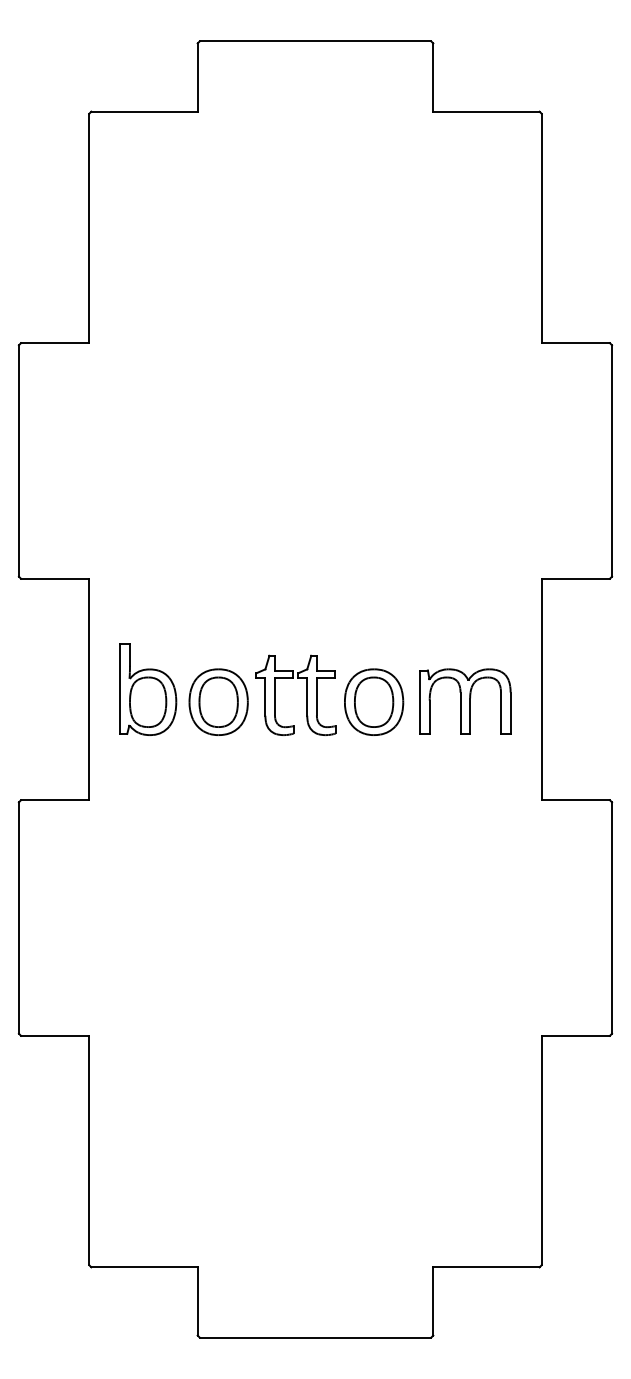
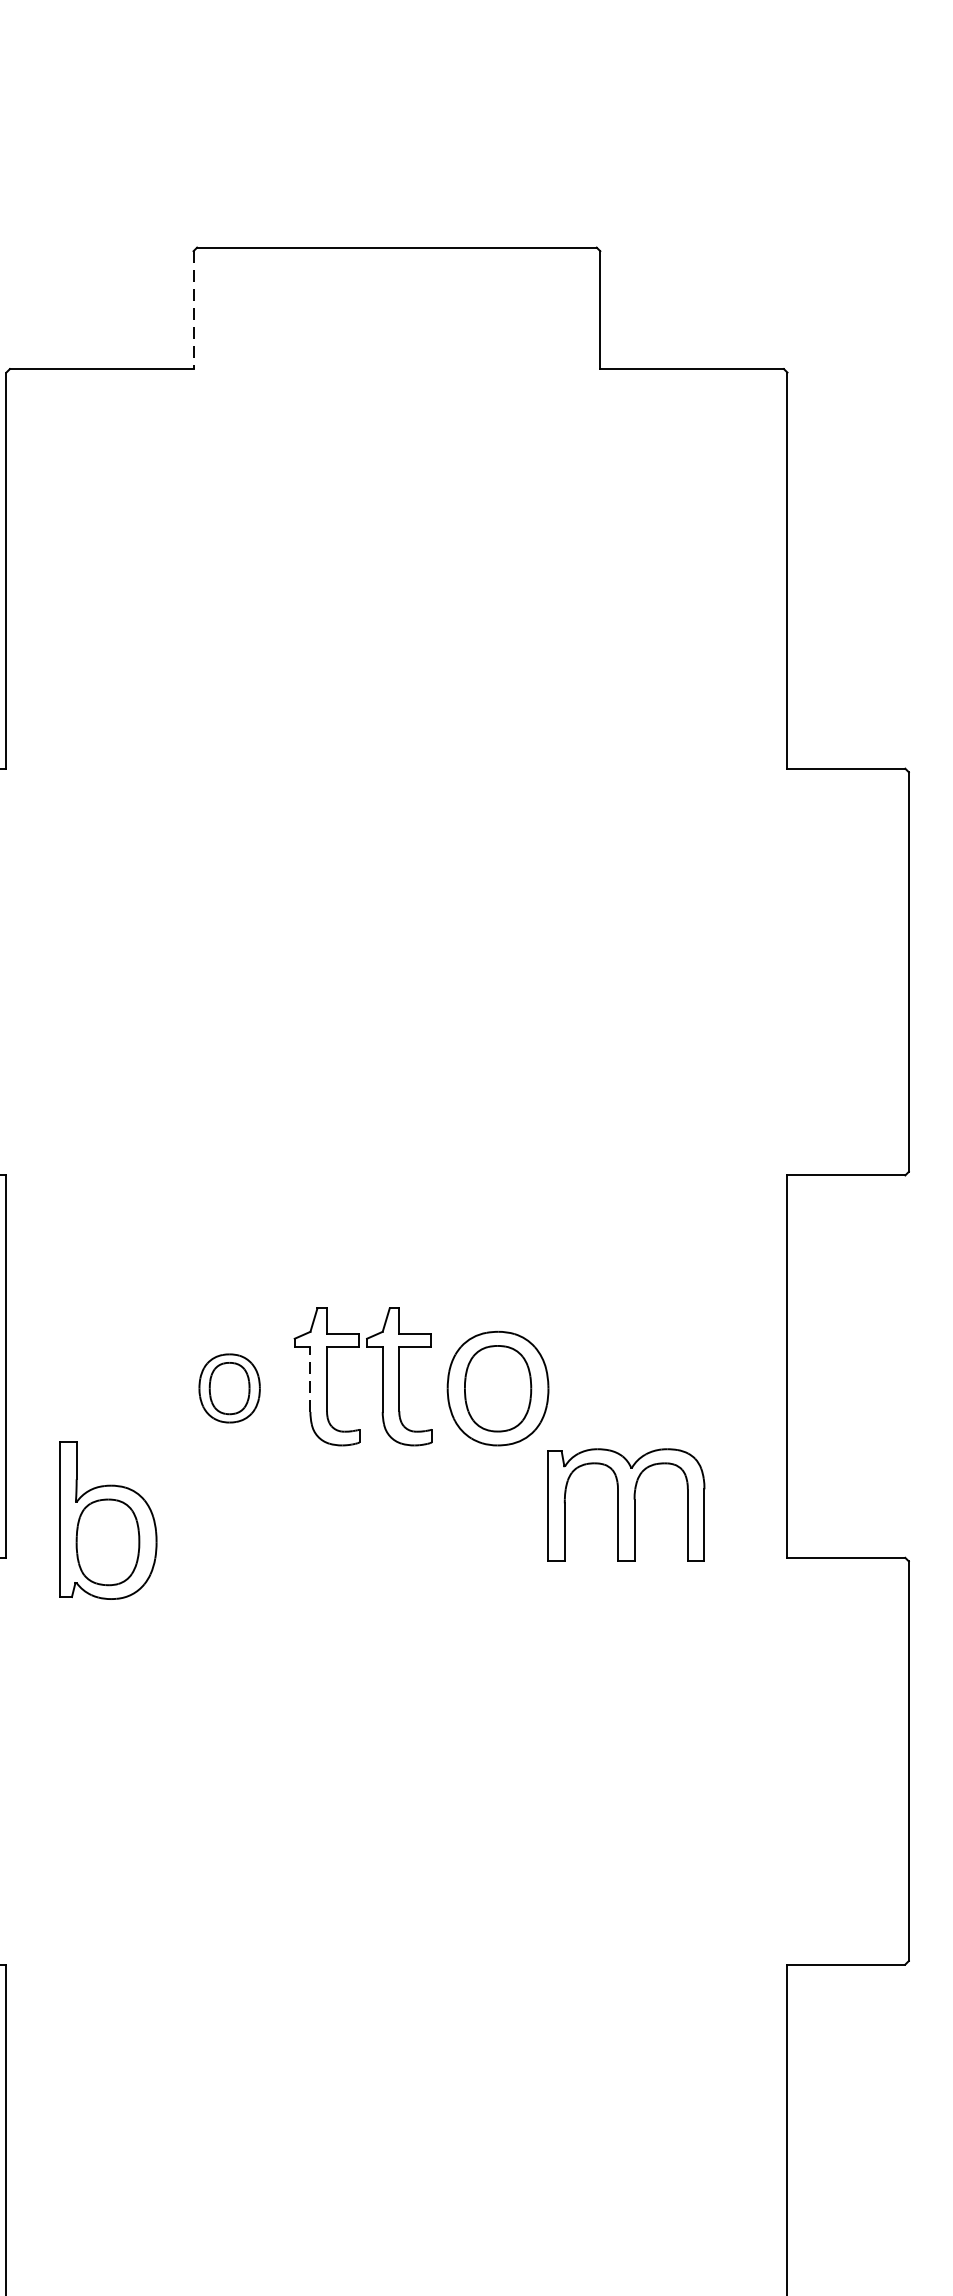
line: (197, 78) -> (193, 311), solid -> dashed
part: (148, 689) -> (108, 1520), moved
line: (265, 696) -> (310, 1378), solid -> dashed
part: (218, 701) -> (229, 1387), size x0.6
part: (465, 701) -> (626, 1504), moved

